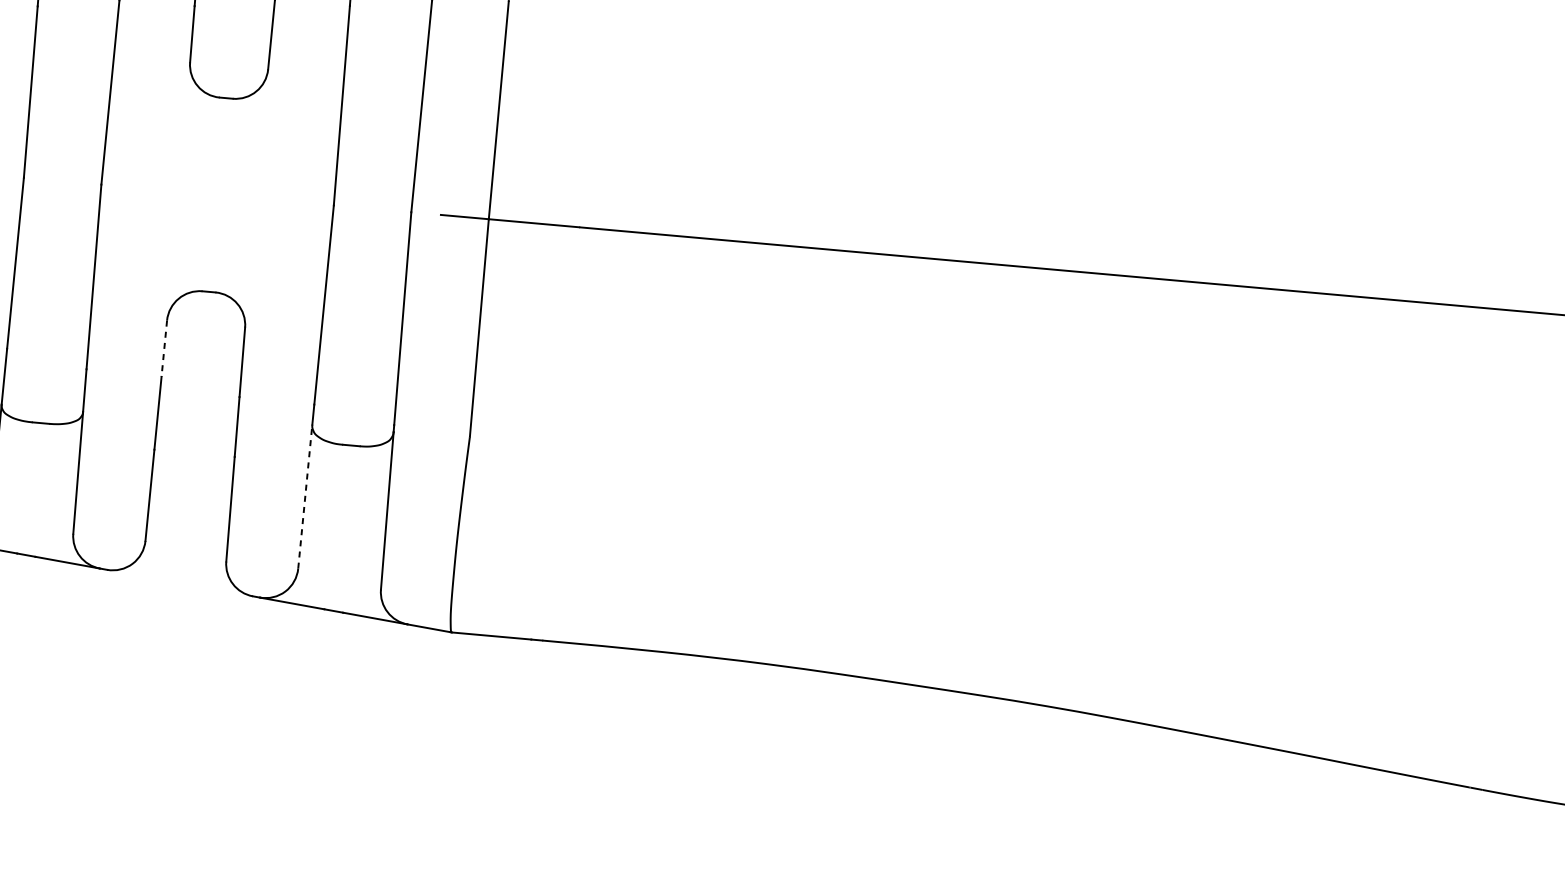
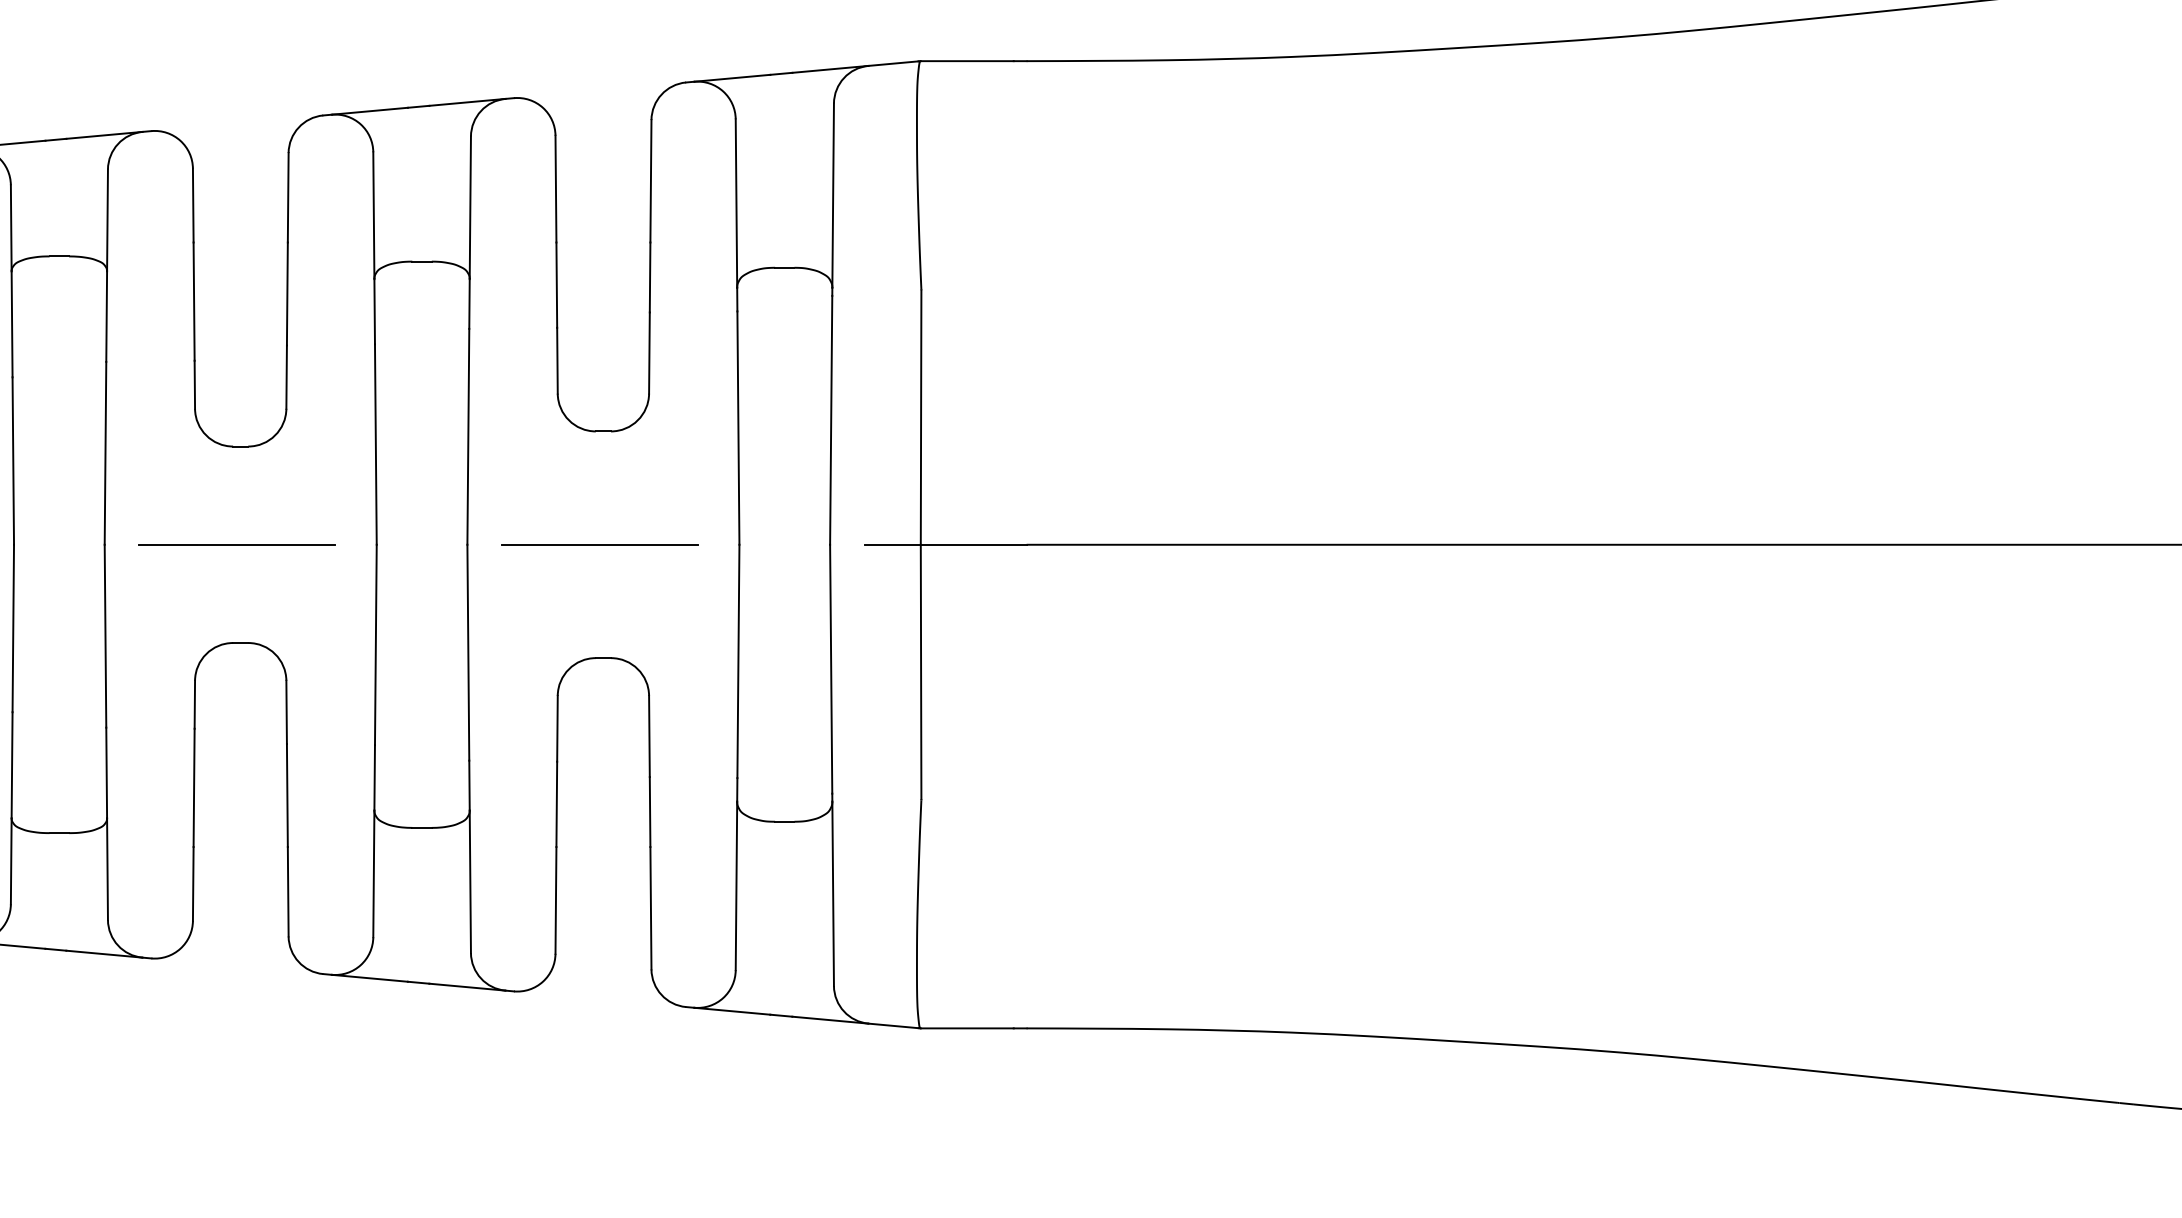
line: (214, 194) -> (599, 544), added
line: (164, 348) -> (557, 728), dashed -> solid
line: (305, 496) -> (736, 885), dashed -> solid

